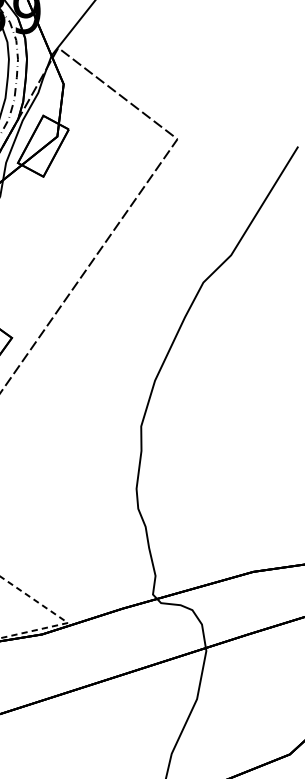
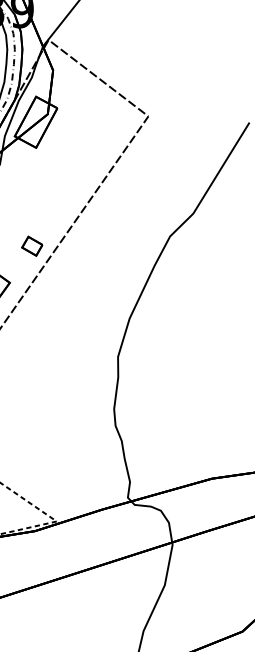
part: (39, 293) -> (32, 245), added

